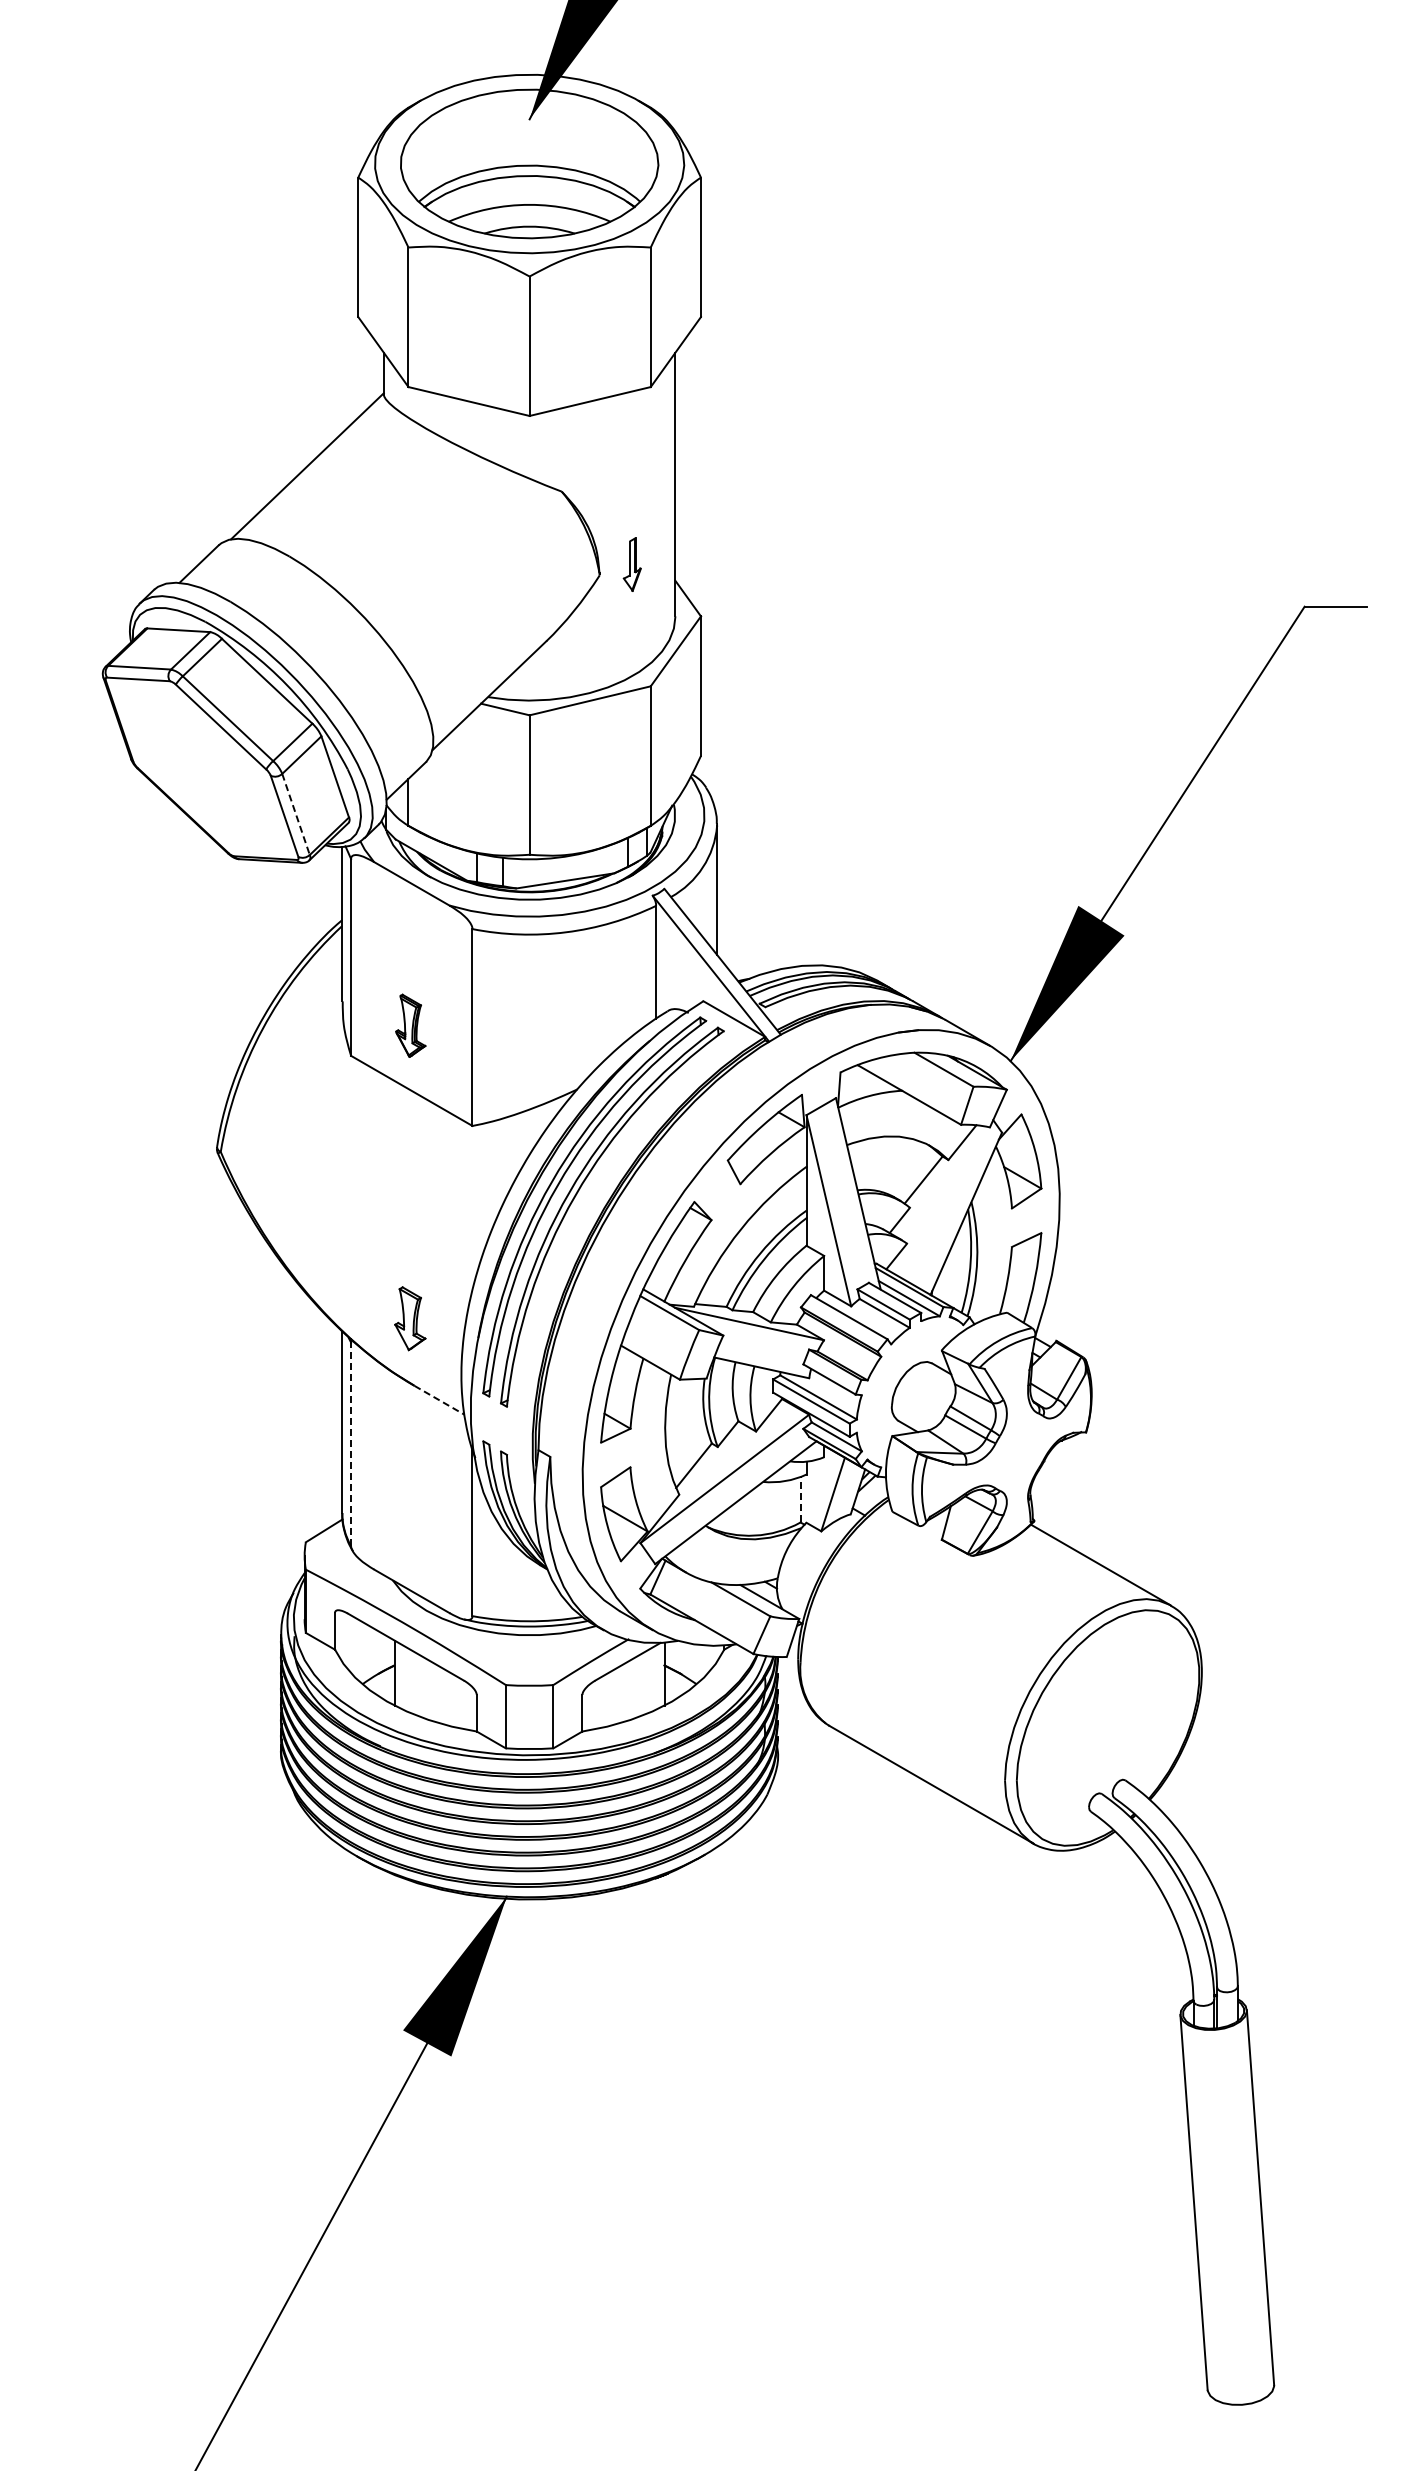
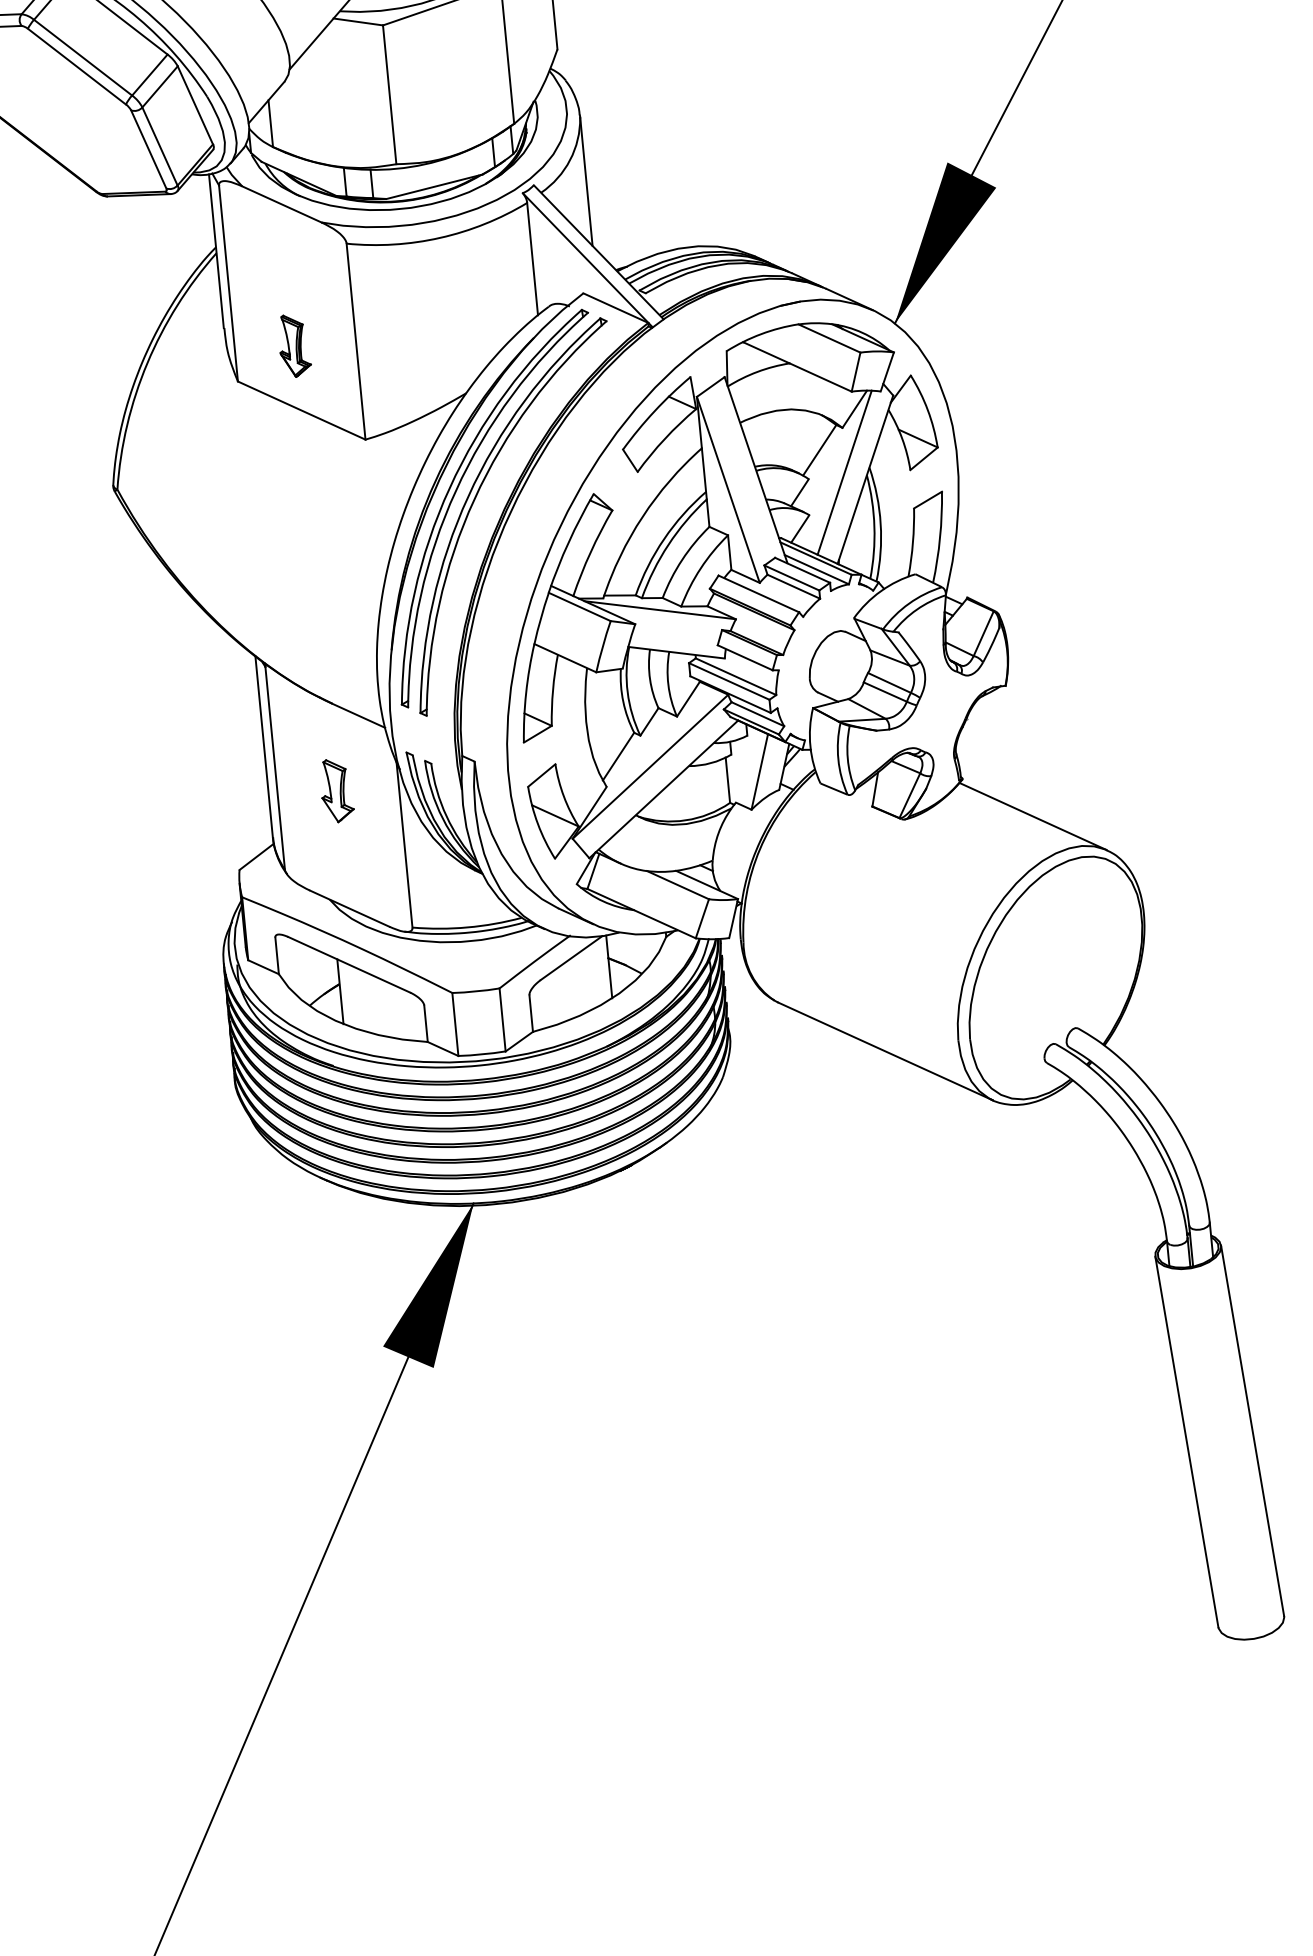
line: (296, 814) -> (160, 146), dashed -> solid
line: (946, 1204) -> (844, 472), added
part: (410, 1318) -> (337, 790), moved
line: (439, 1400) -> (358, 716), dashed -> solid
line: (351, 1444) -> (275, 768), dashed -> solid
line: (800, 1499) -> (727, 780), dashed -> solid

